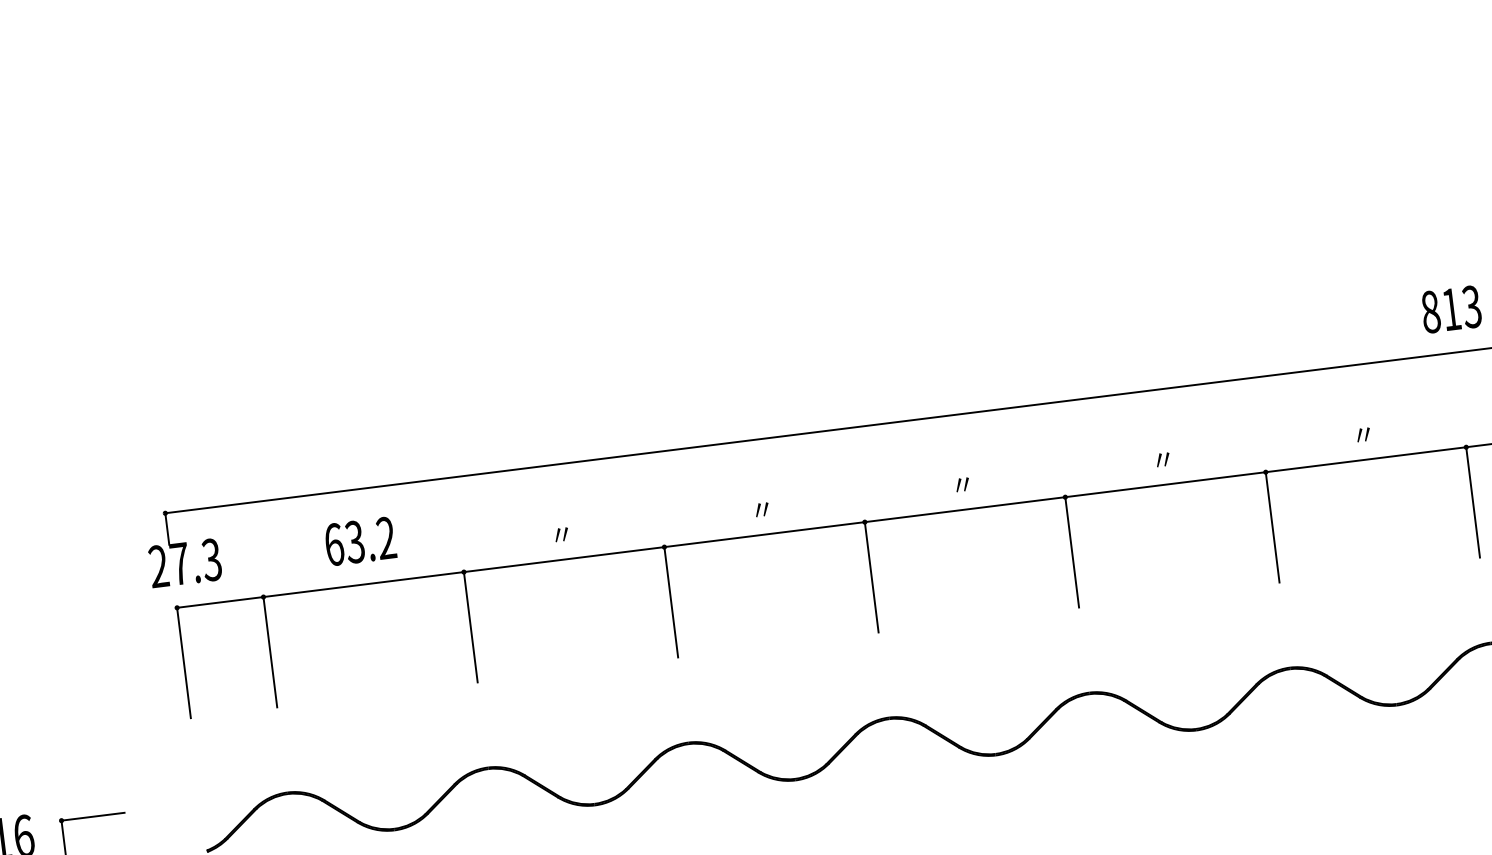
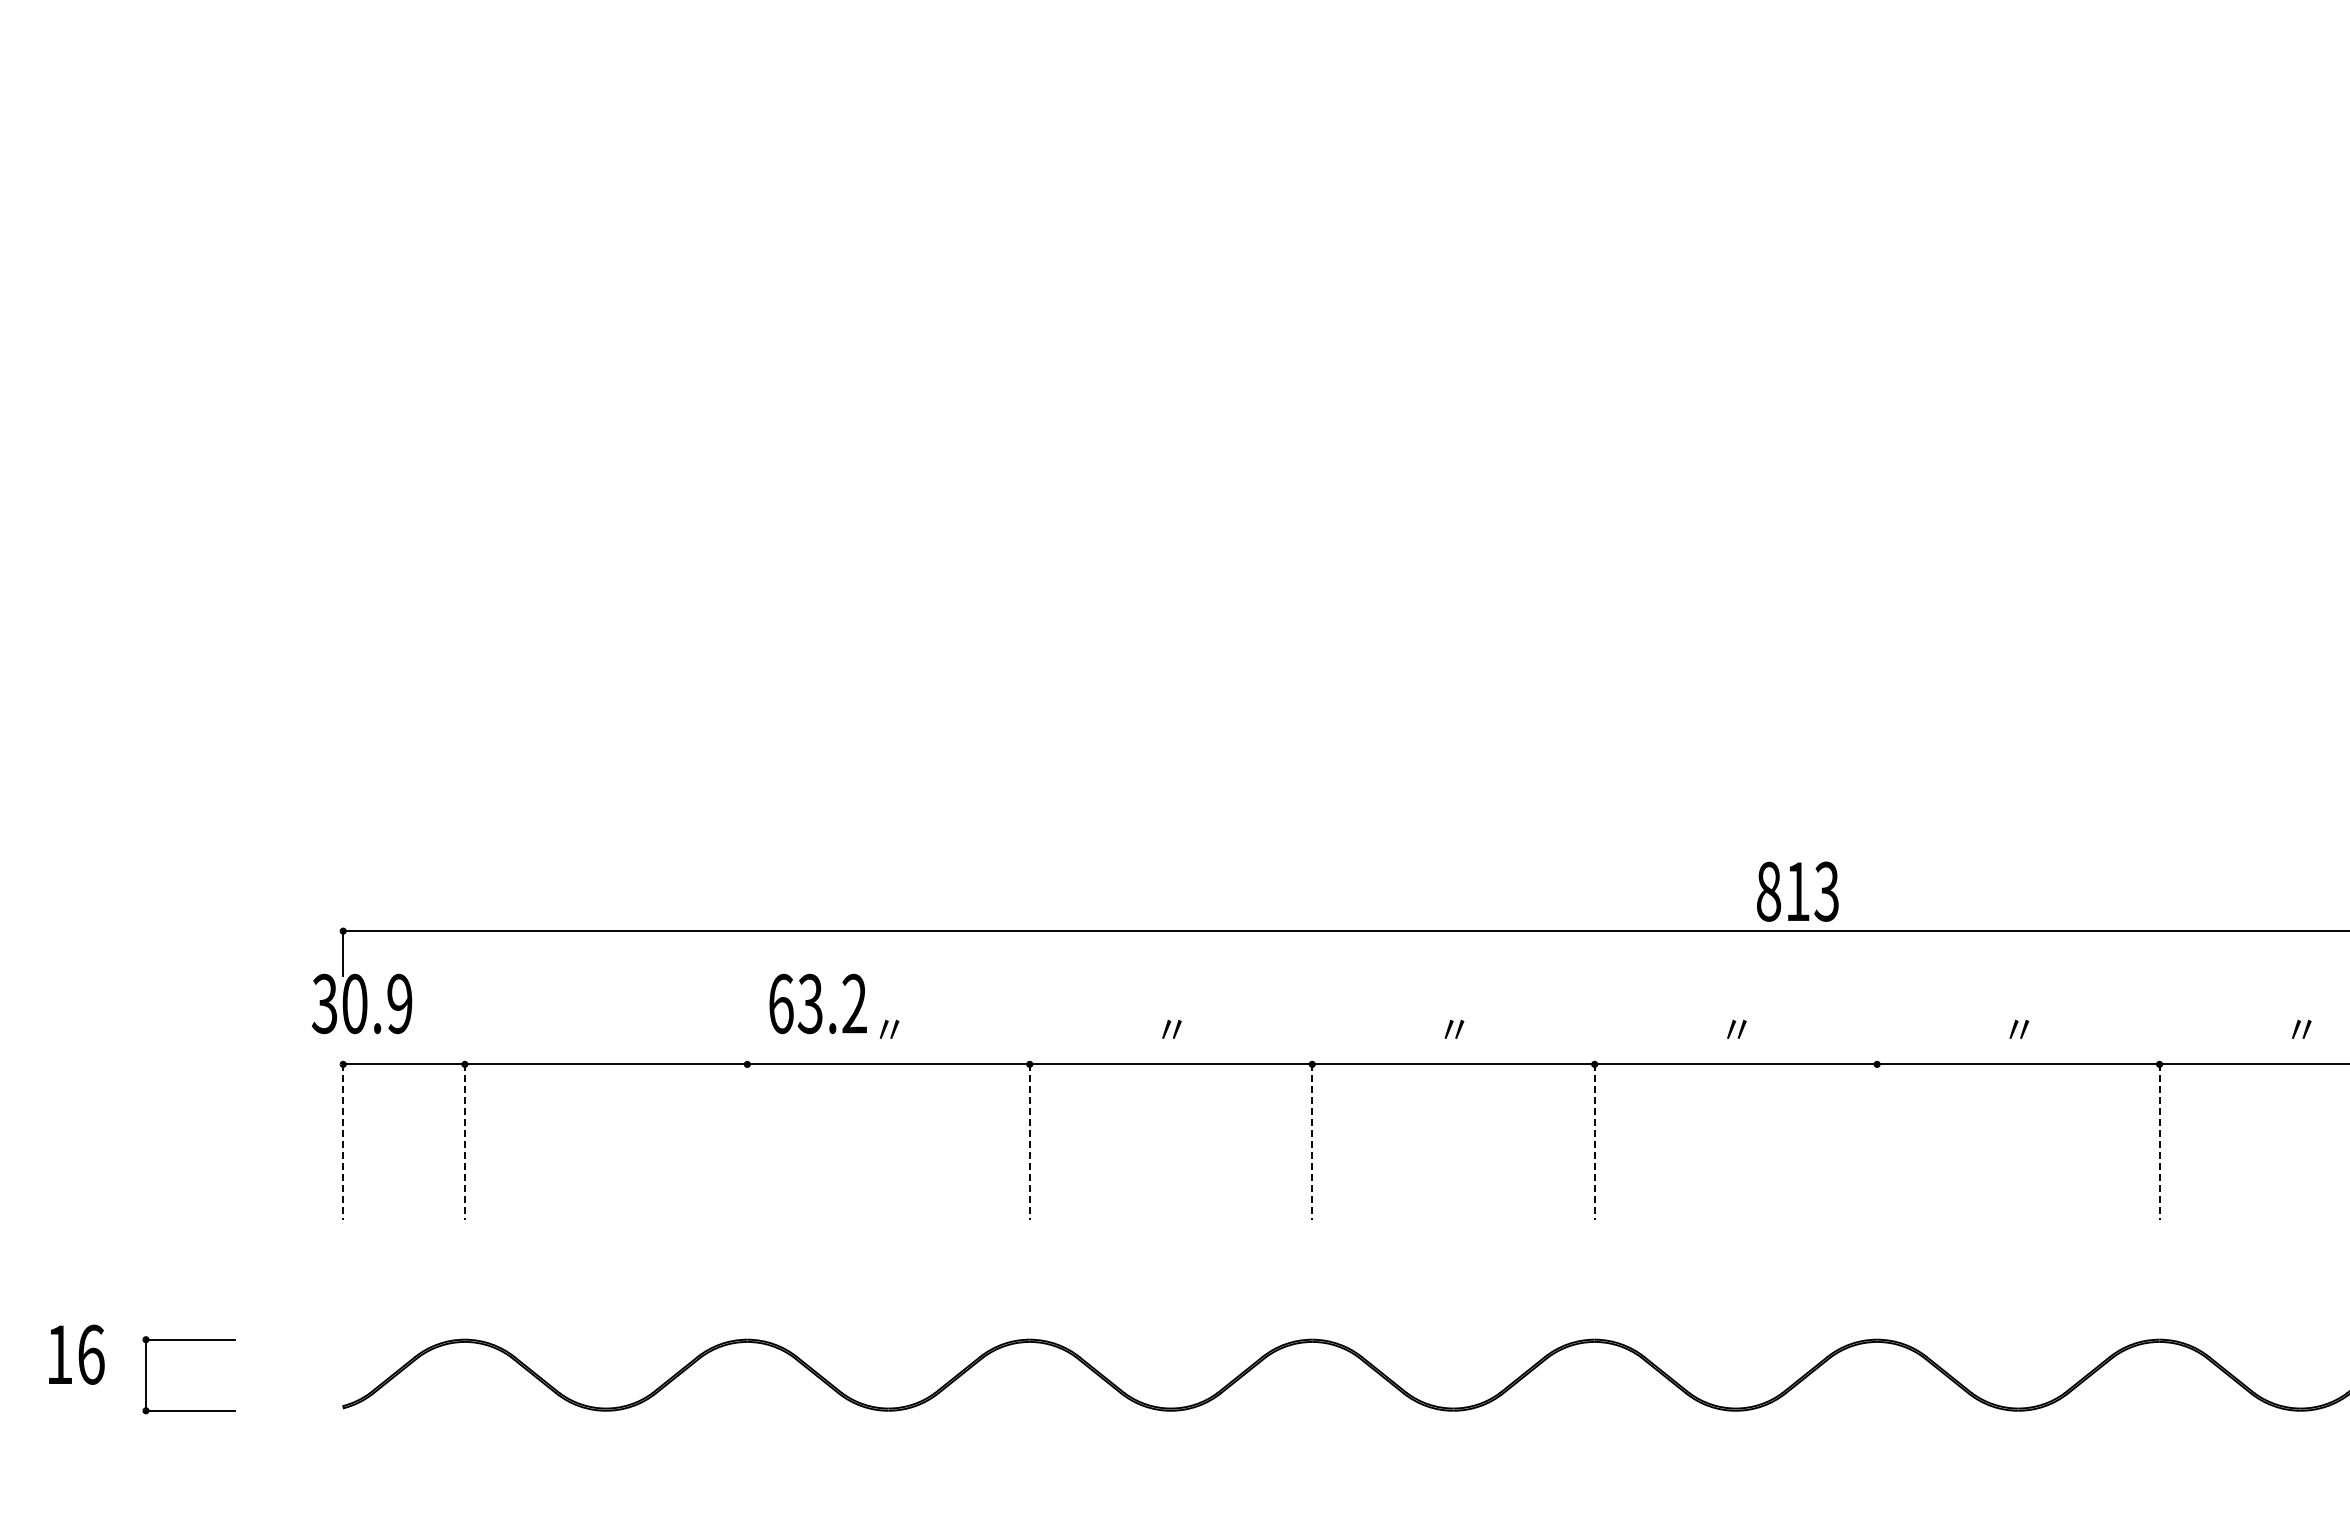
text: (1451, 309) -> (1797, 891), moved
line: (1473, 502) -> (2159, 1142), solid -> dashed
line: (1272, 526) -> (1877, 1141), removed
text: (360, 541) -> (817, 1003), moved
line: (1072, 552) -> (1594, 1142), solid -> dashed
text: (185, 562) -> (362, 1003), 27.3 -> 30.9
line: (871, 577) -> (1312, 1142), solid -> dashed
line: (671, 602) -> (1029, 1142), solid -> dashed
line: (470, 626) -> (747, 1141), removed
line: (270, 652) -> (464, 1142), solid -> dashed
line: (184, 663) -> (343, 1142), solid -> dashed

